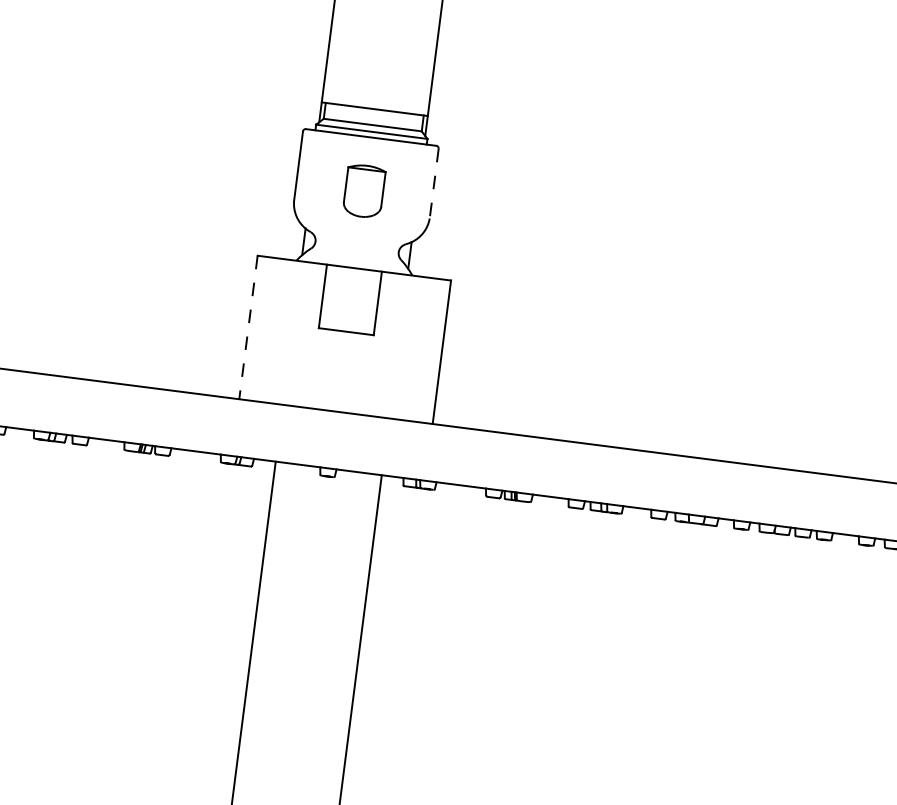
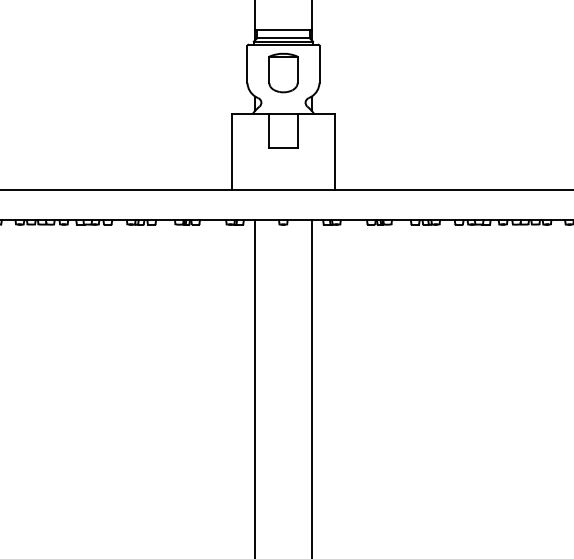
line: (434, 183) -> (319, 64), dashed -> solid
part: (364, 191) -> (283, 73), size x1.43
line: (249, 328) -> (232, 152), dashed -> solid

